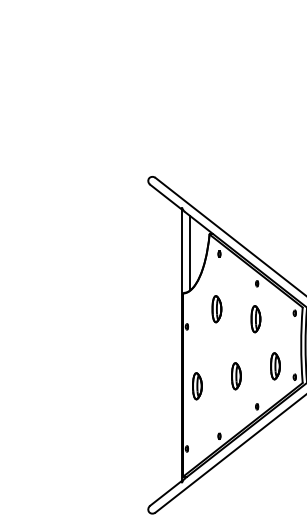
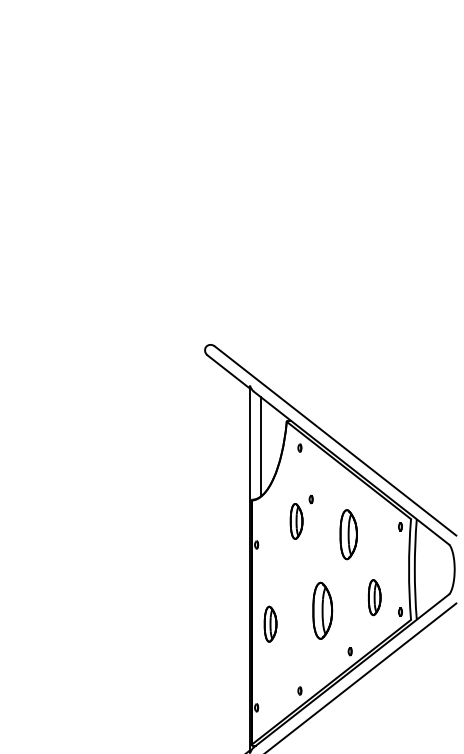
part: (256, 283) -> (310, 499), moved
part: (255, 318) -> (348, 534), size x1.4
part: (236, 375) -> (322, 610), size x1.6

